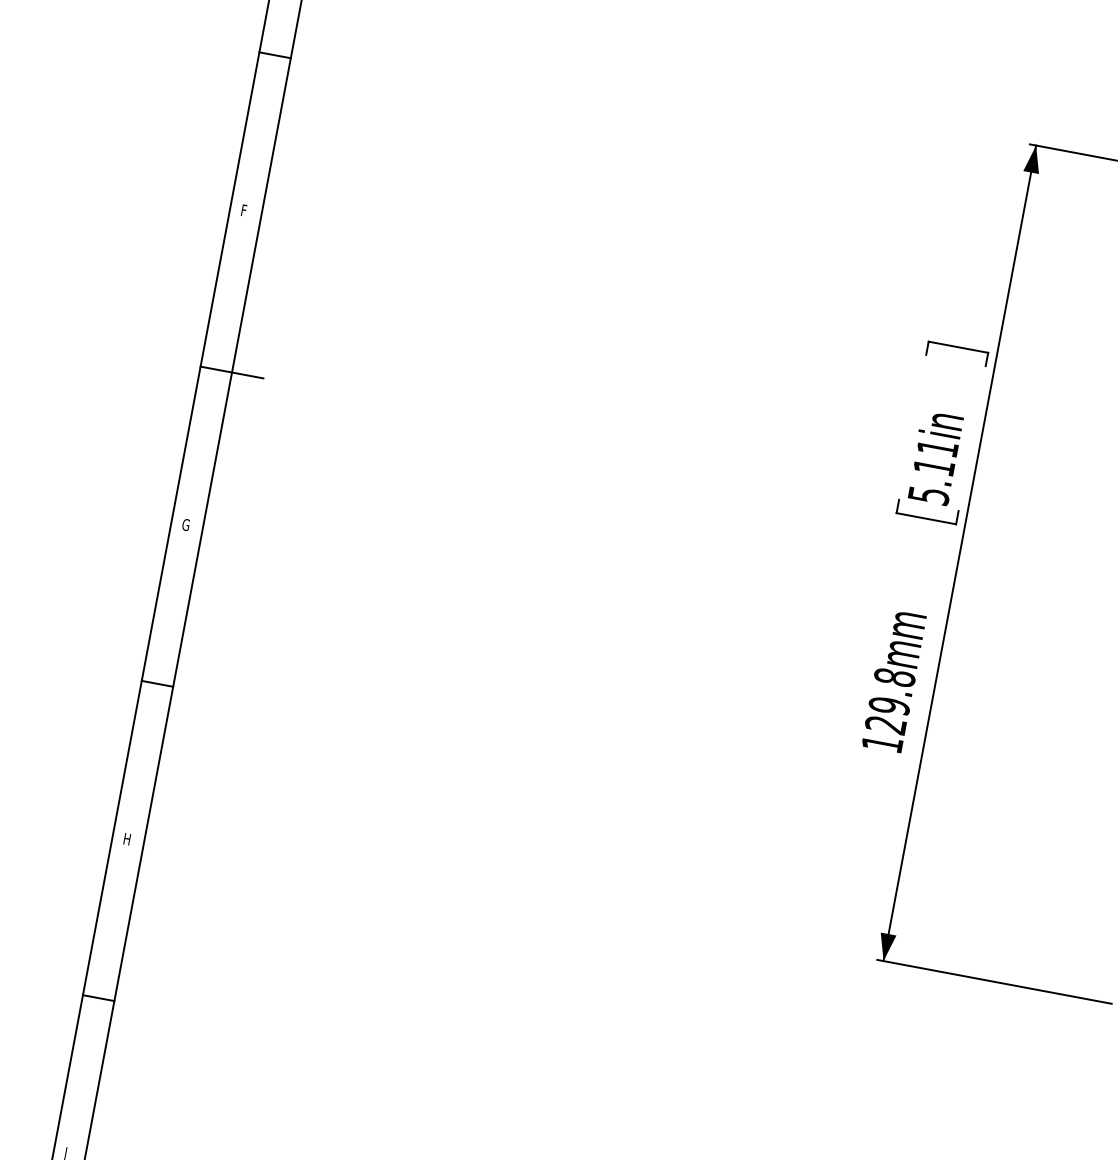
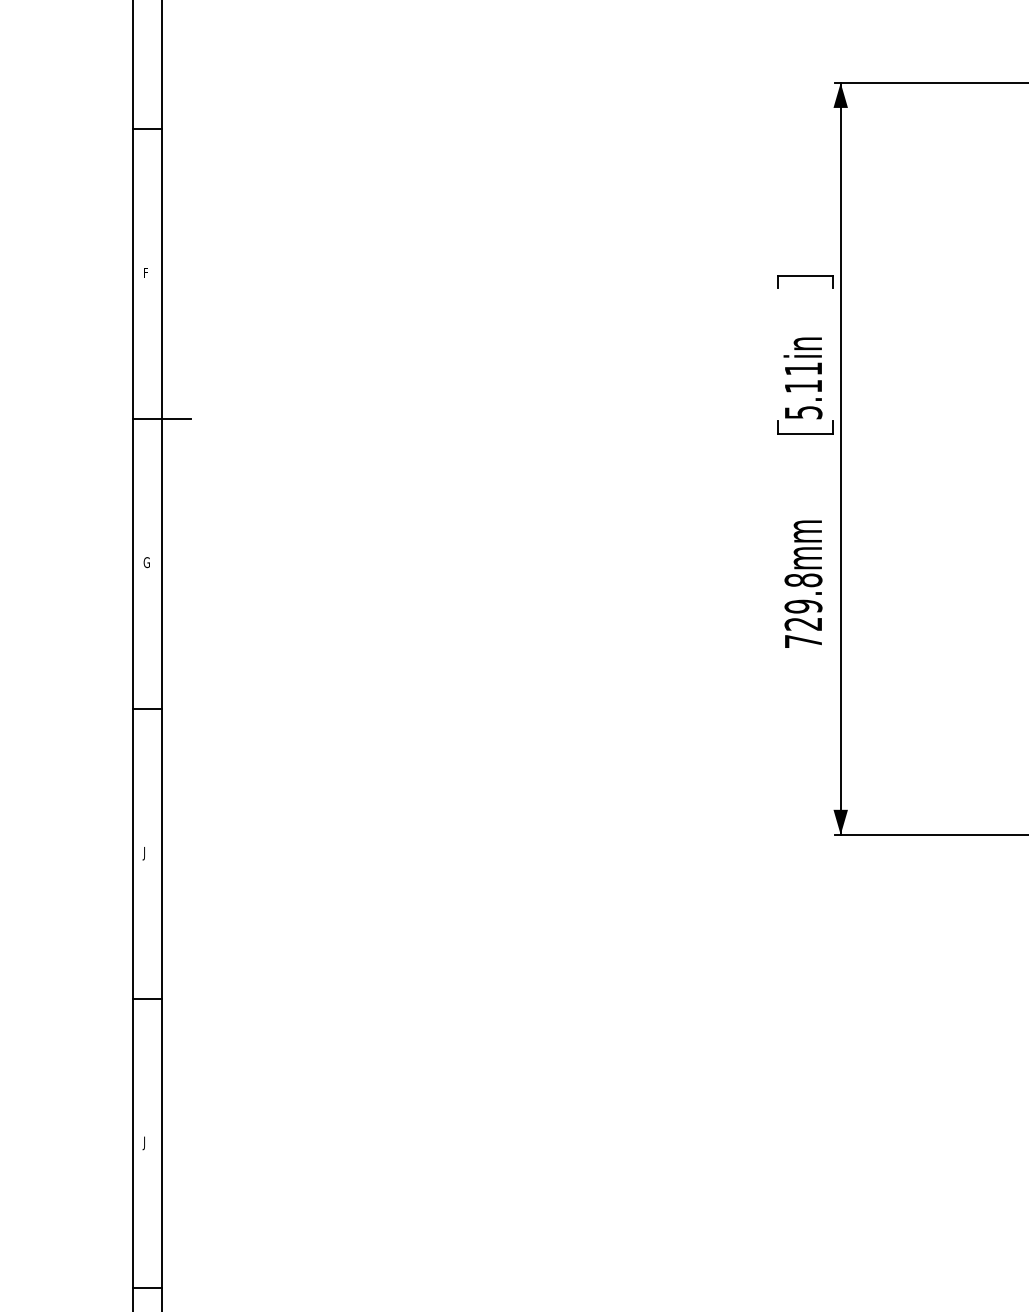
text: (882, 743) -> (803, 641), 129.8mm -> 729.8mm
text: (125, 840) -> (145, 853), H -> J

